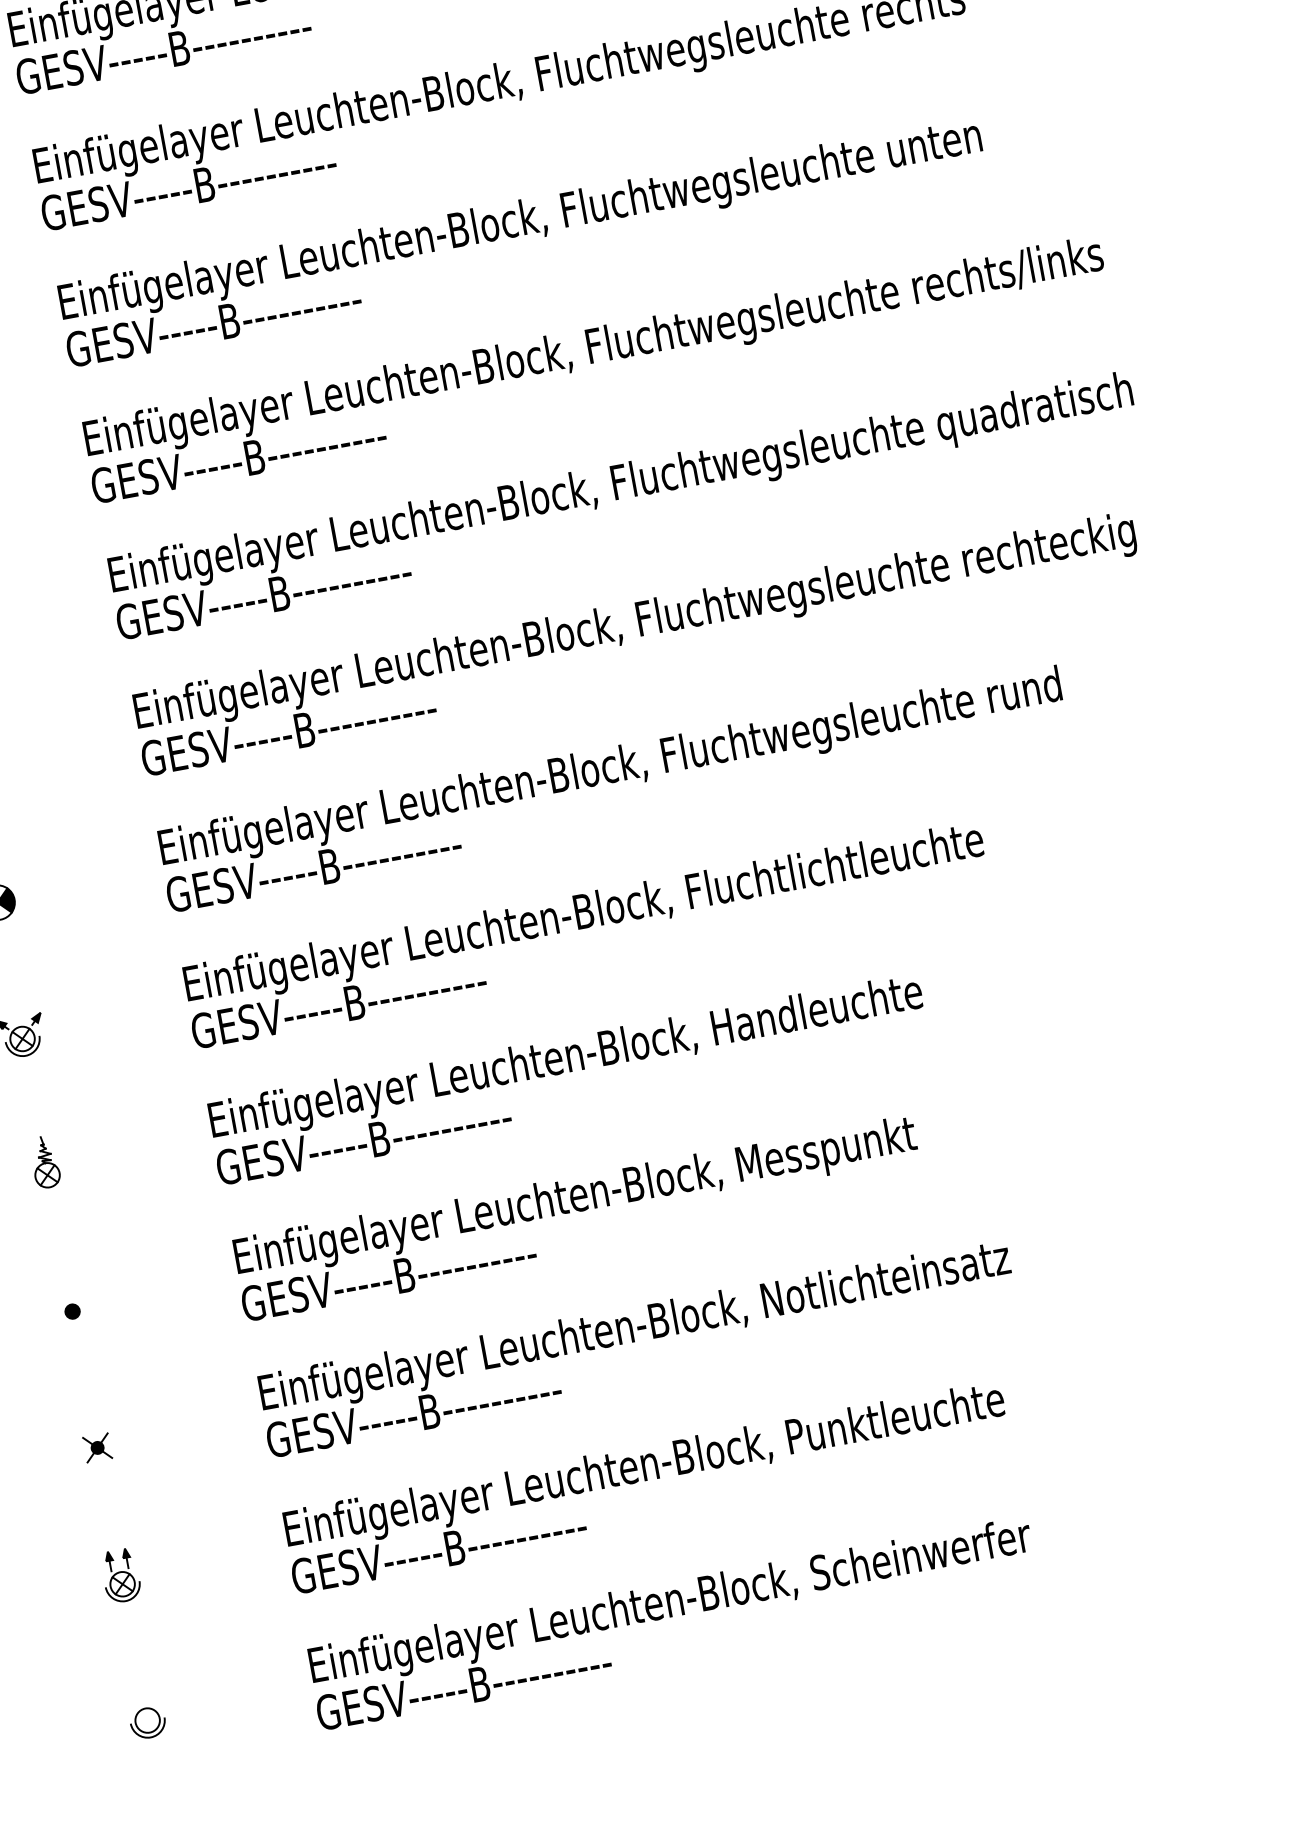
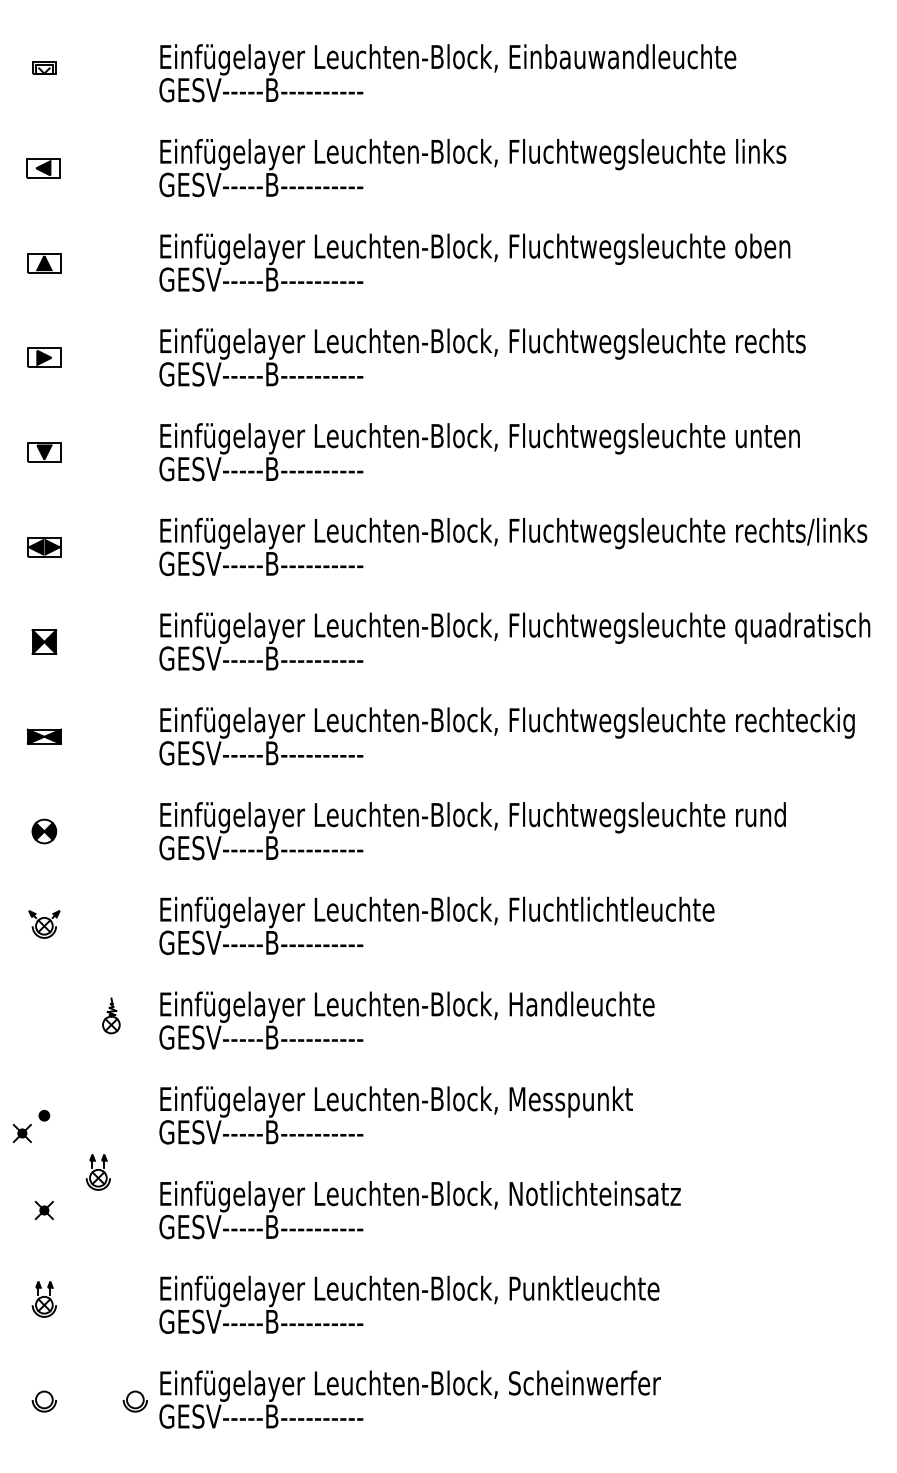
part: (45, 1161) -> (111, 1015), moved
part: (44, 1341) -> (21, 1132), added
part: (164, 1379) -> (97, 1172), added
part: (277, 1698) -> (134, 1401), added

